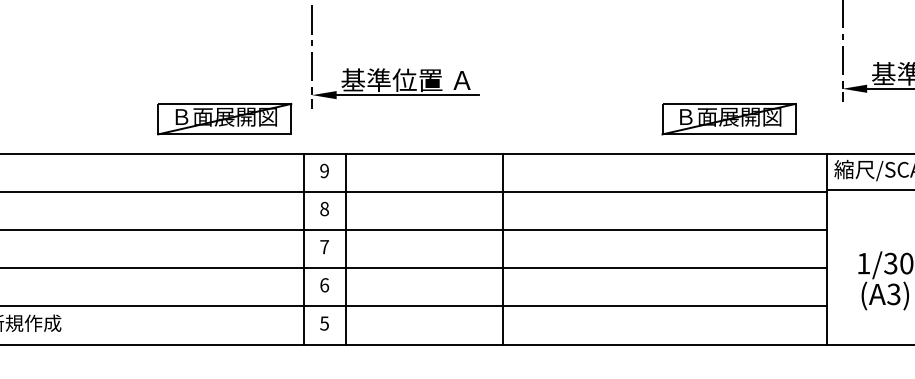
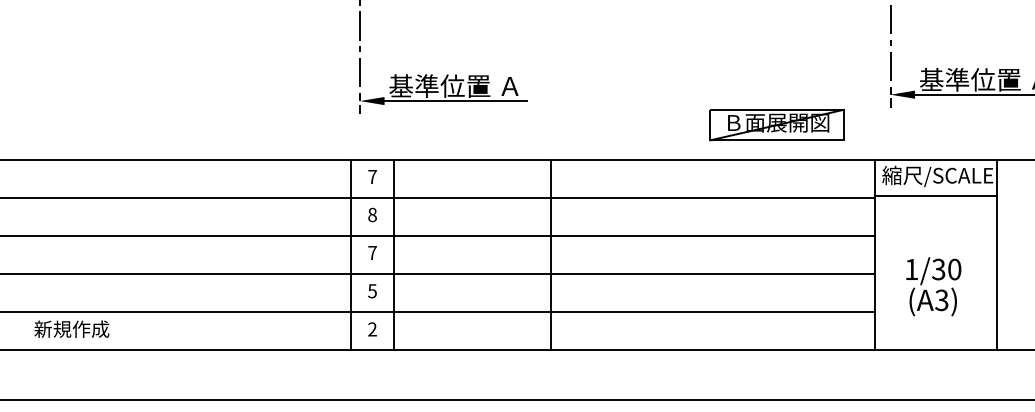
part: (224, 118) -> (272, 124), removed
text: (324, 170) -> (372, 176), 9 -> 7
text: (324, 285) -> (372, 291), 6 -> 5
text: (324, 323) -> (372, 329), 5 -> 2

